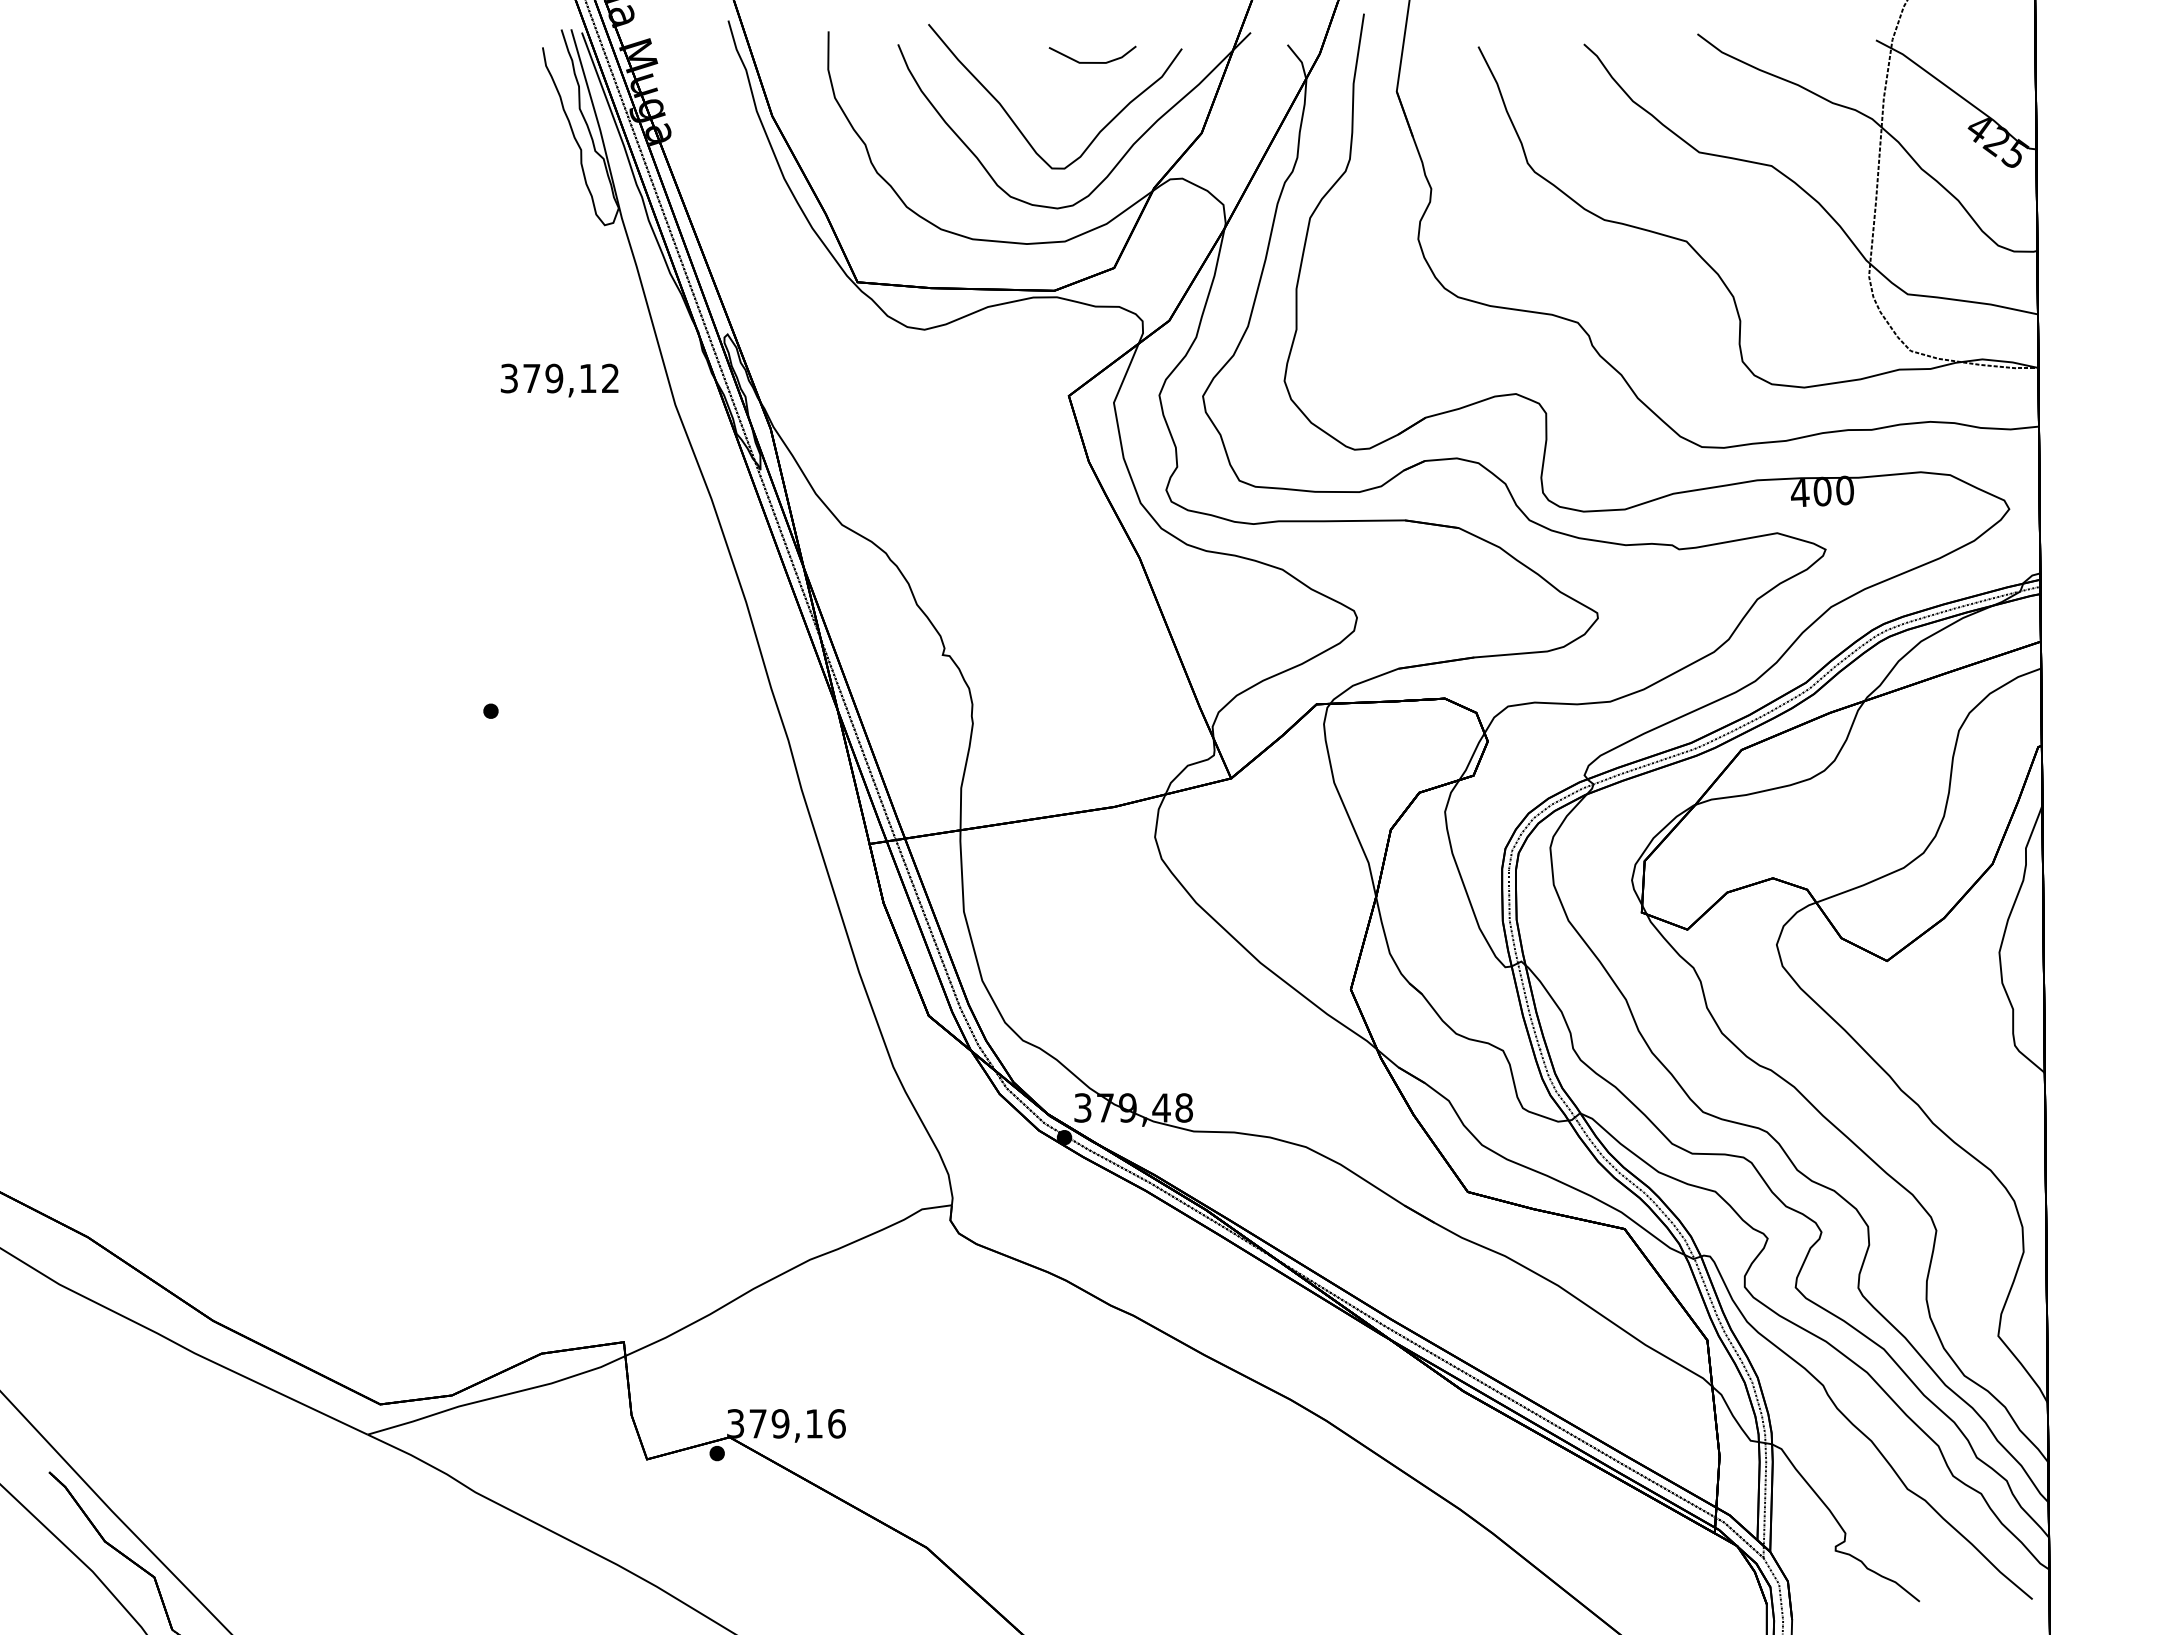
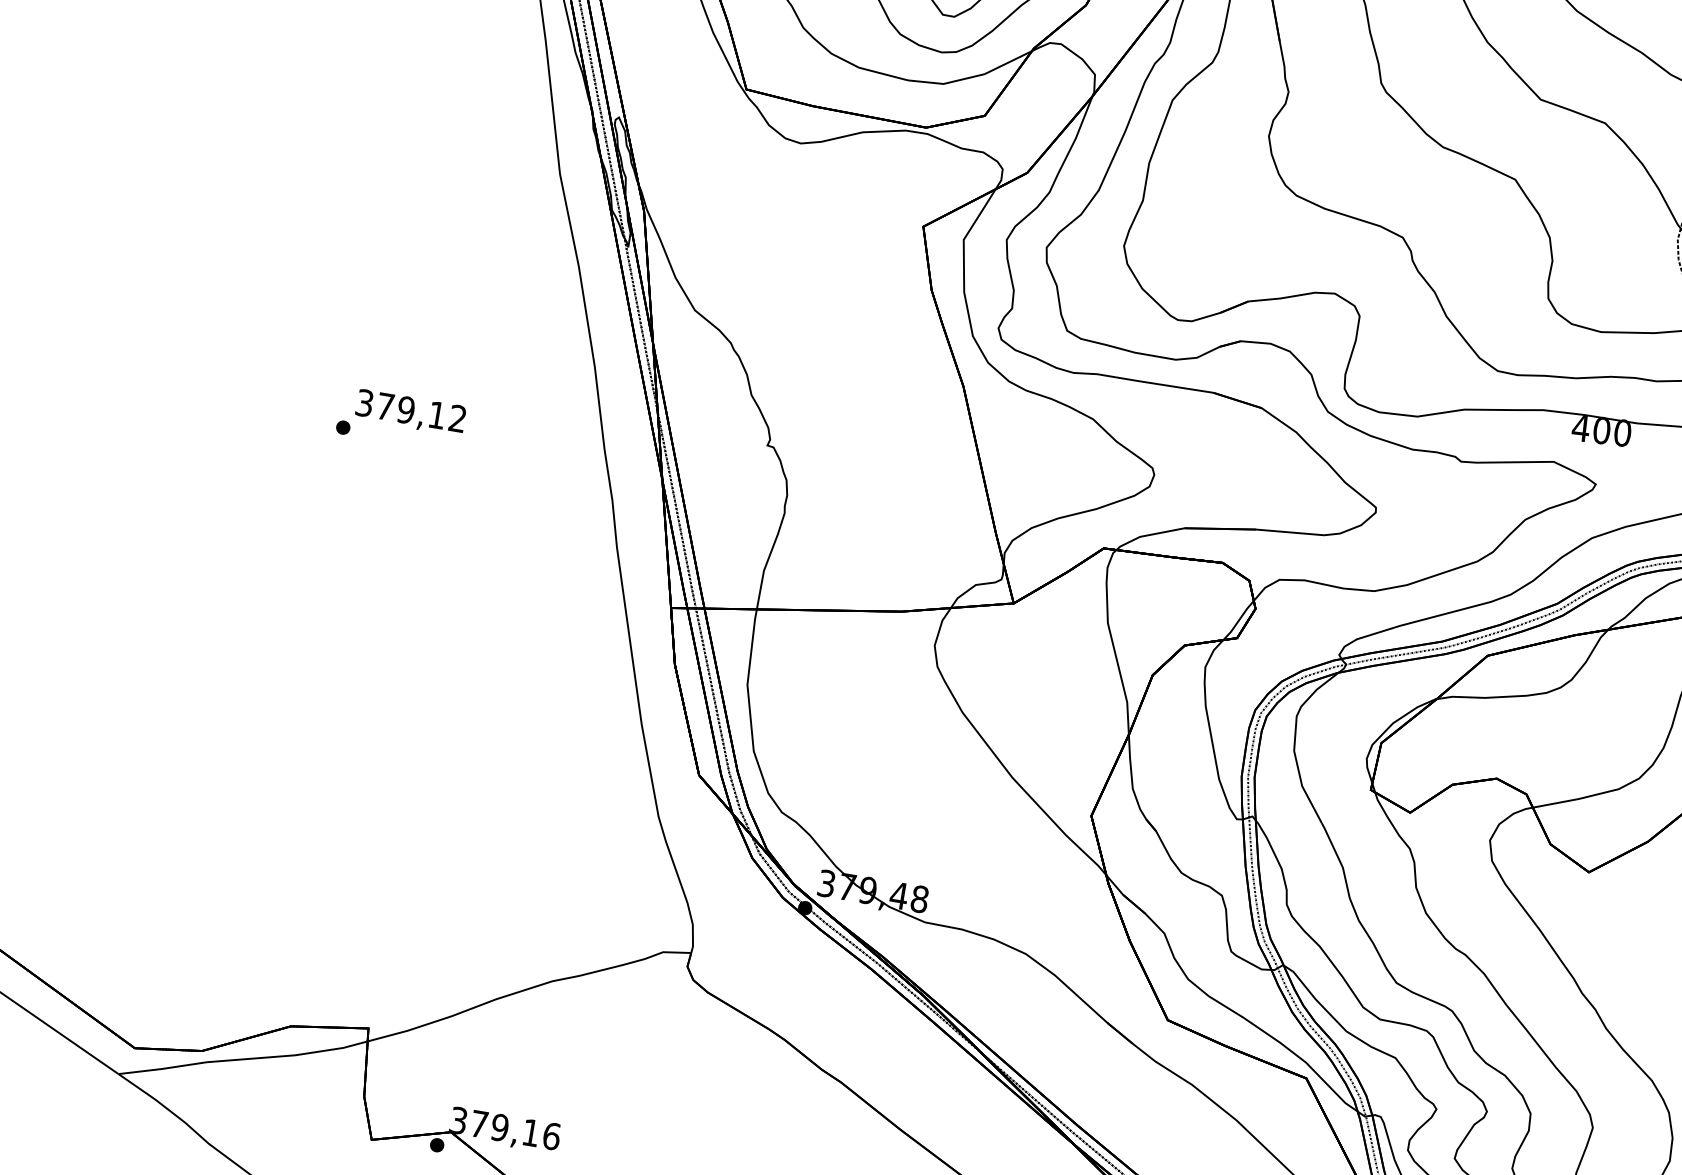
text: (559, 380) -> (410, 412), moved

